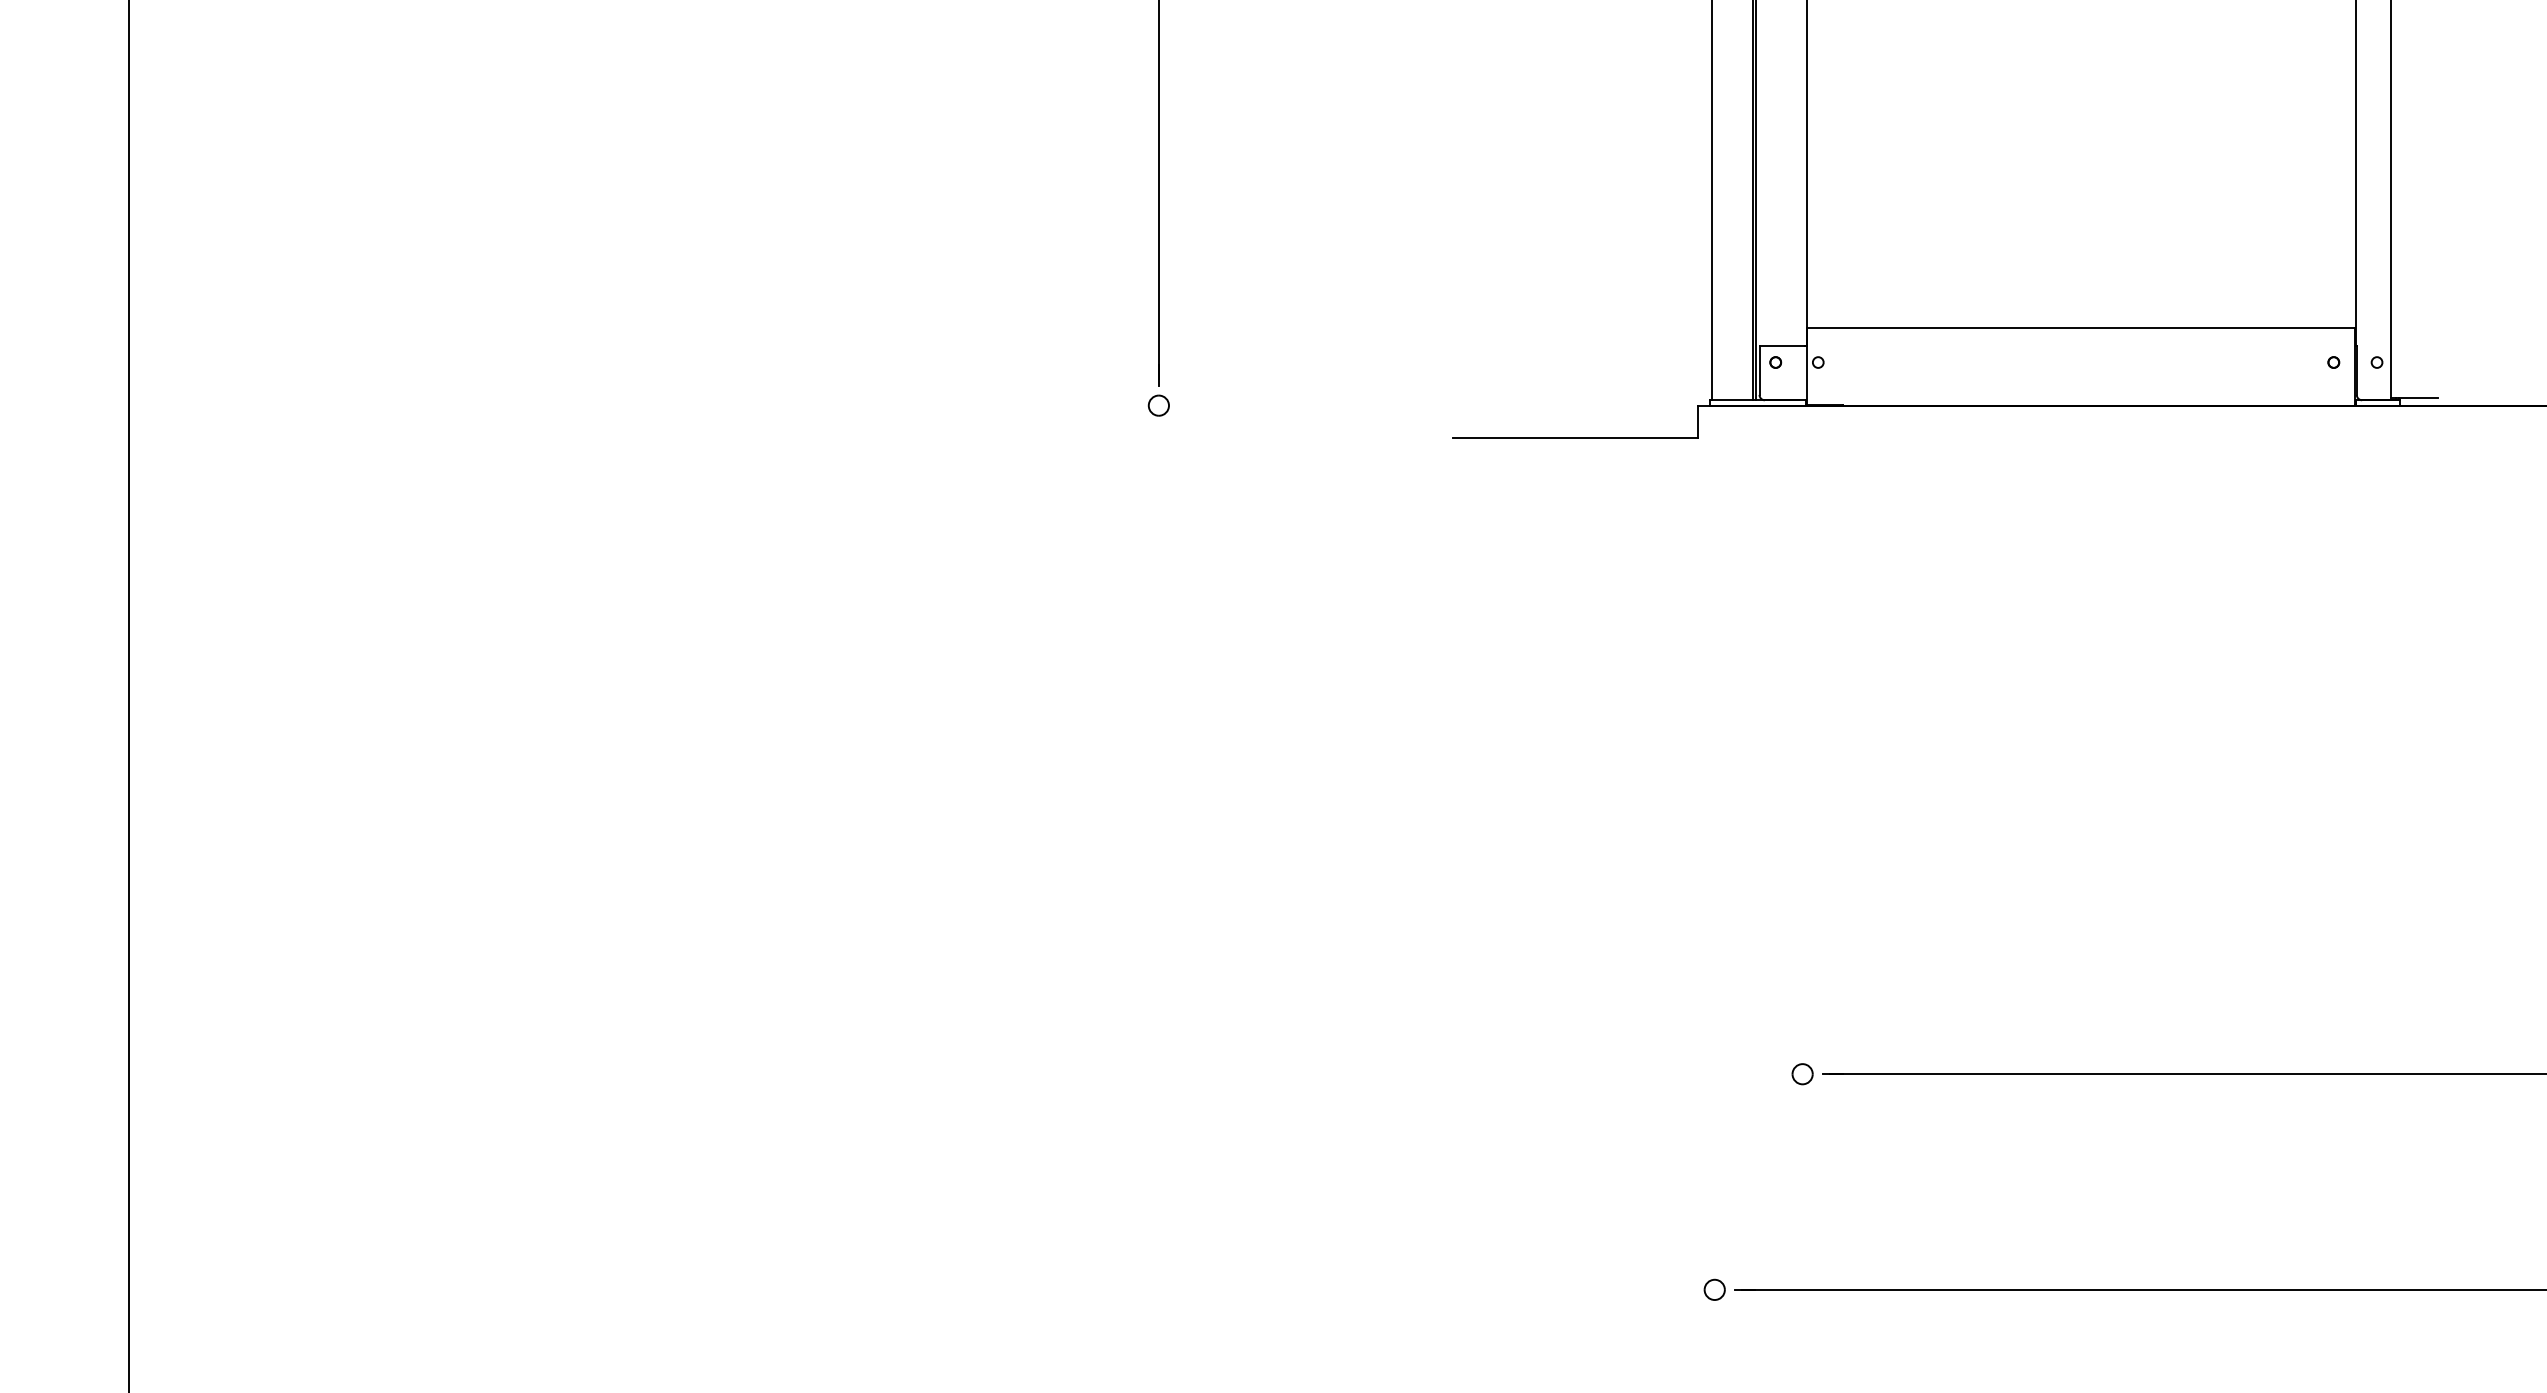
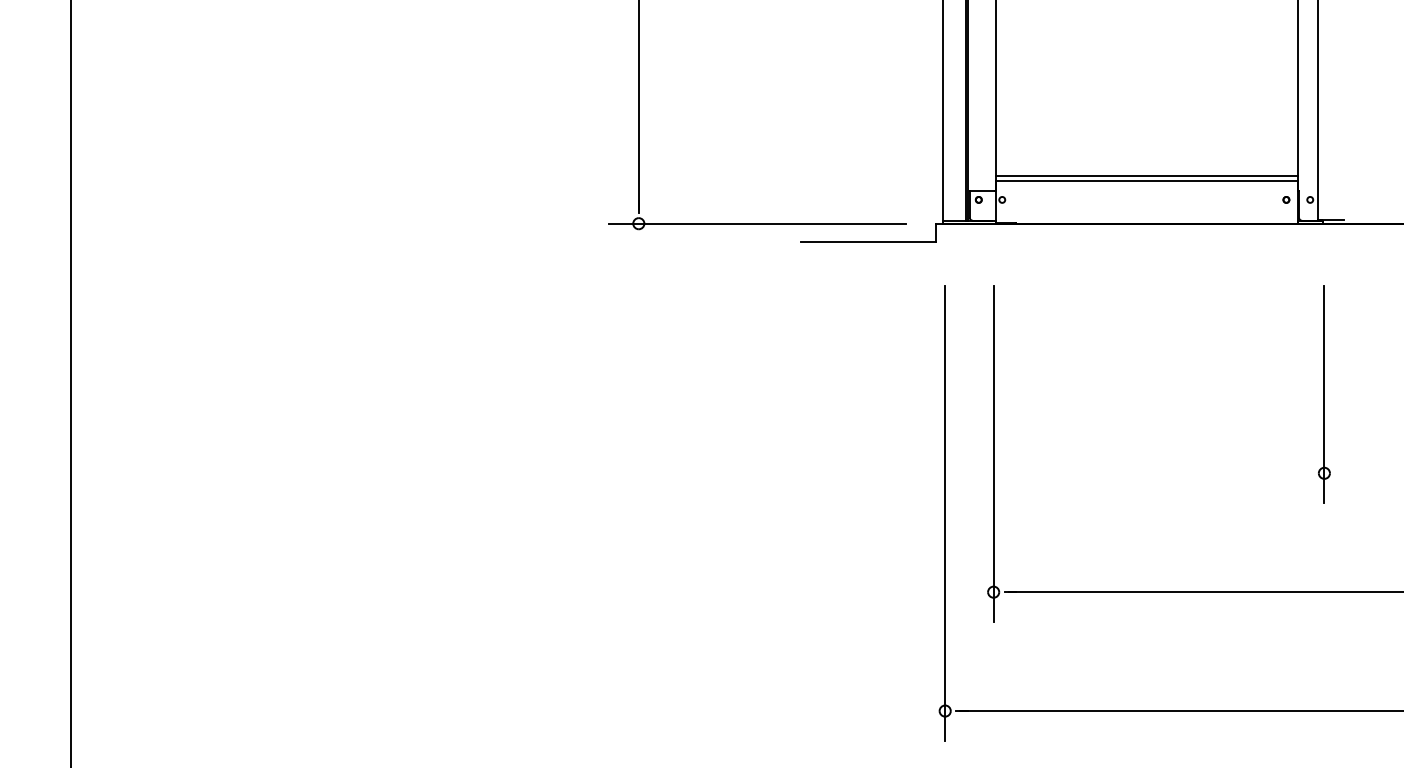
line: (2079, 320) -> (1146, 176), added
line: (1374, 405) -> (757, 223), added
part: (2402, 715) -> (1324, 394), added
line: (1802, 822) -> (993, 453), added
line: (1715, 931) -> (945, 513), added

